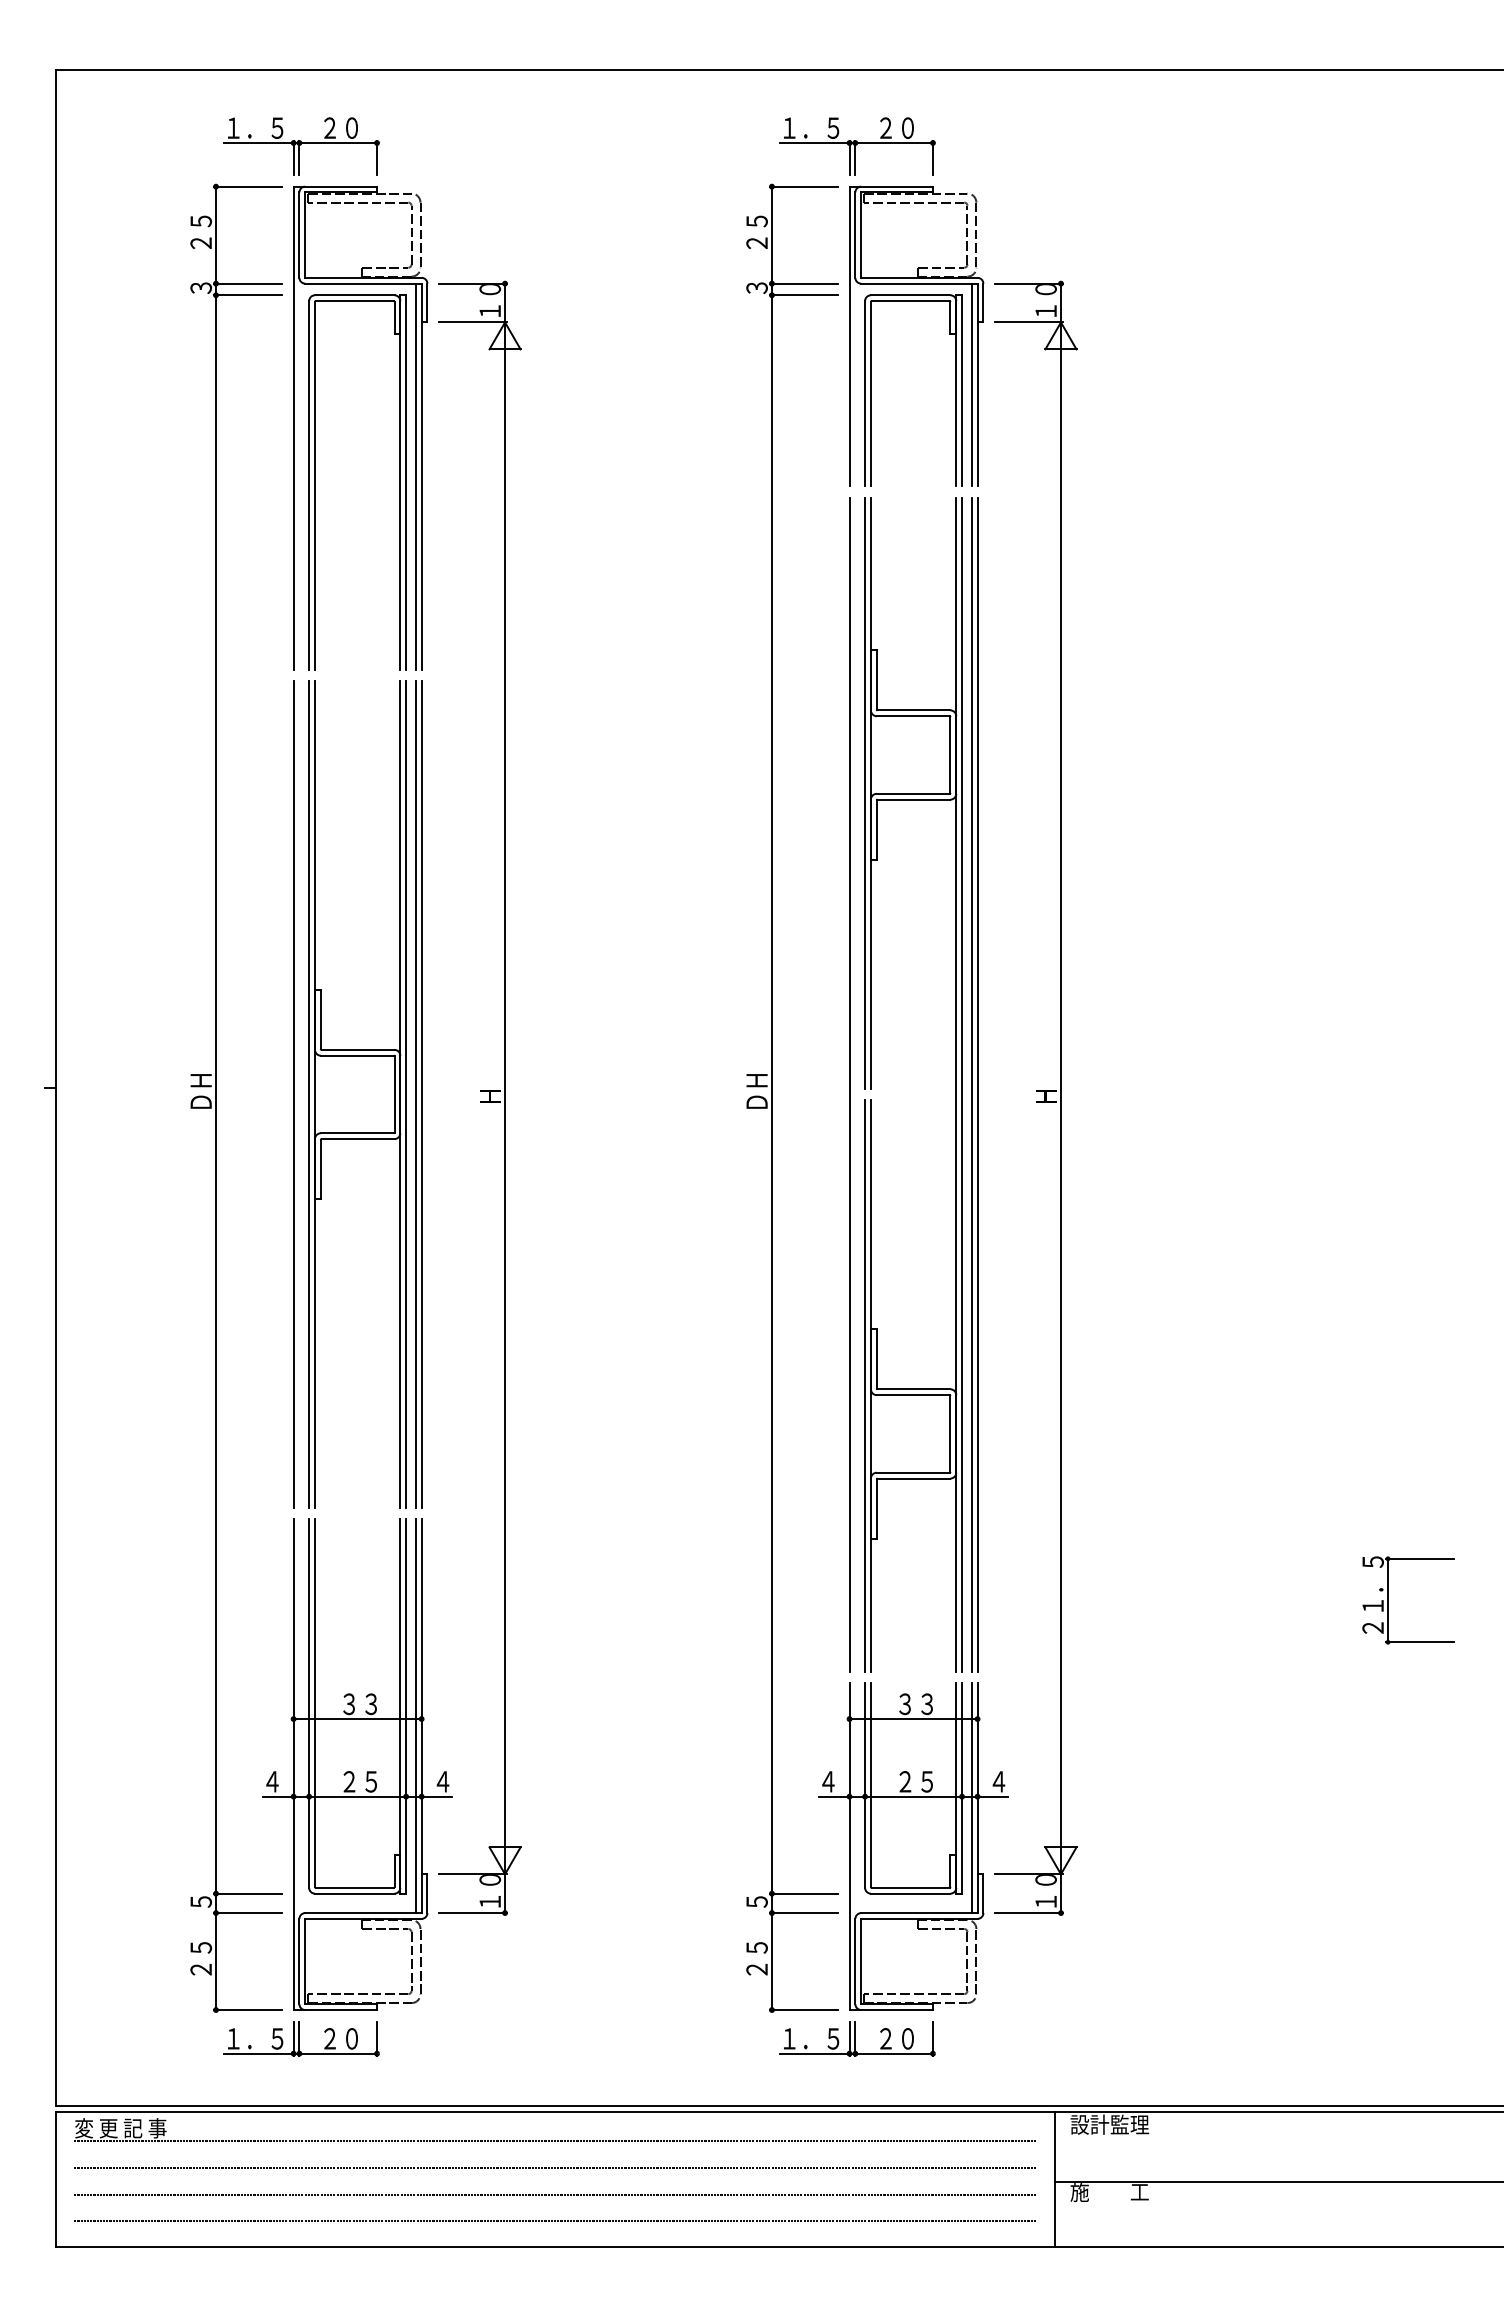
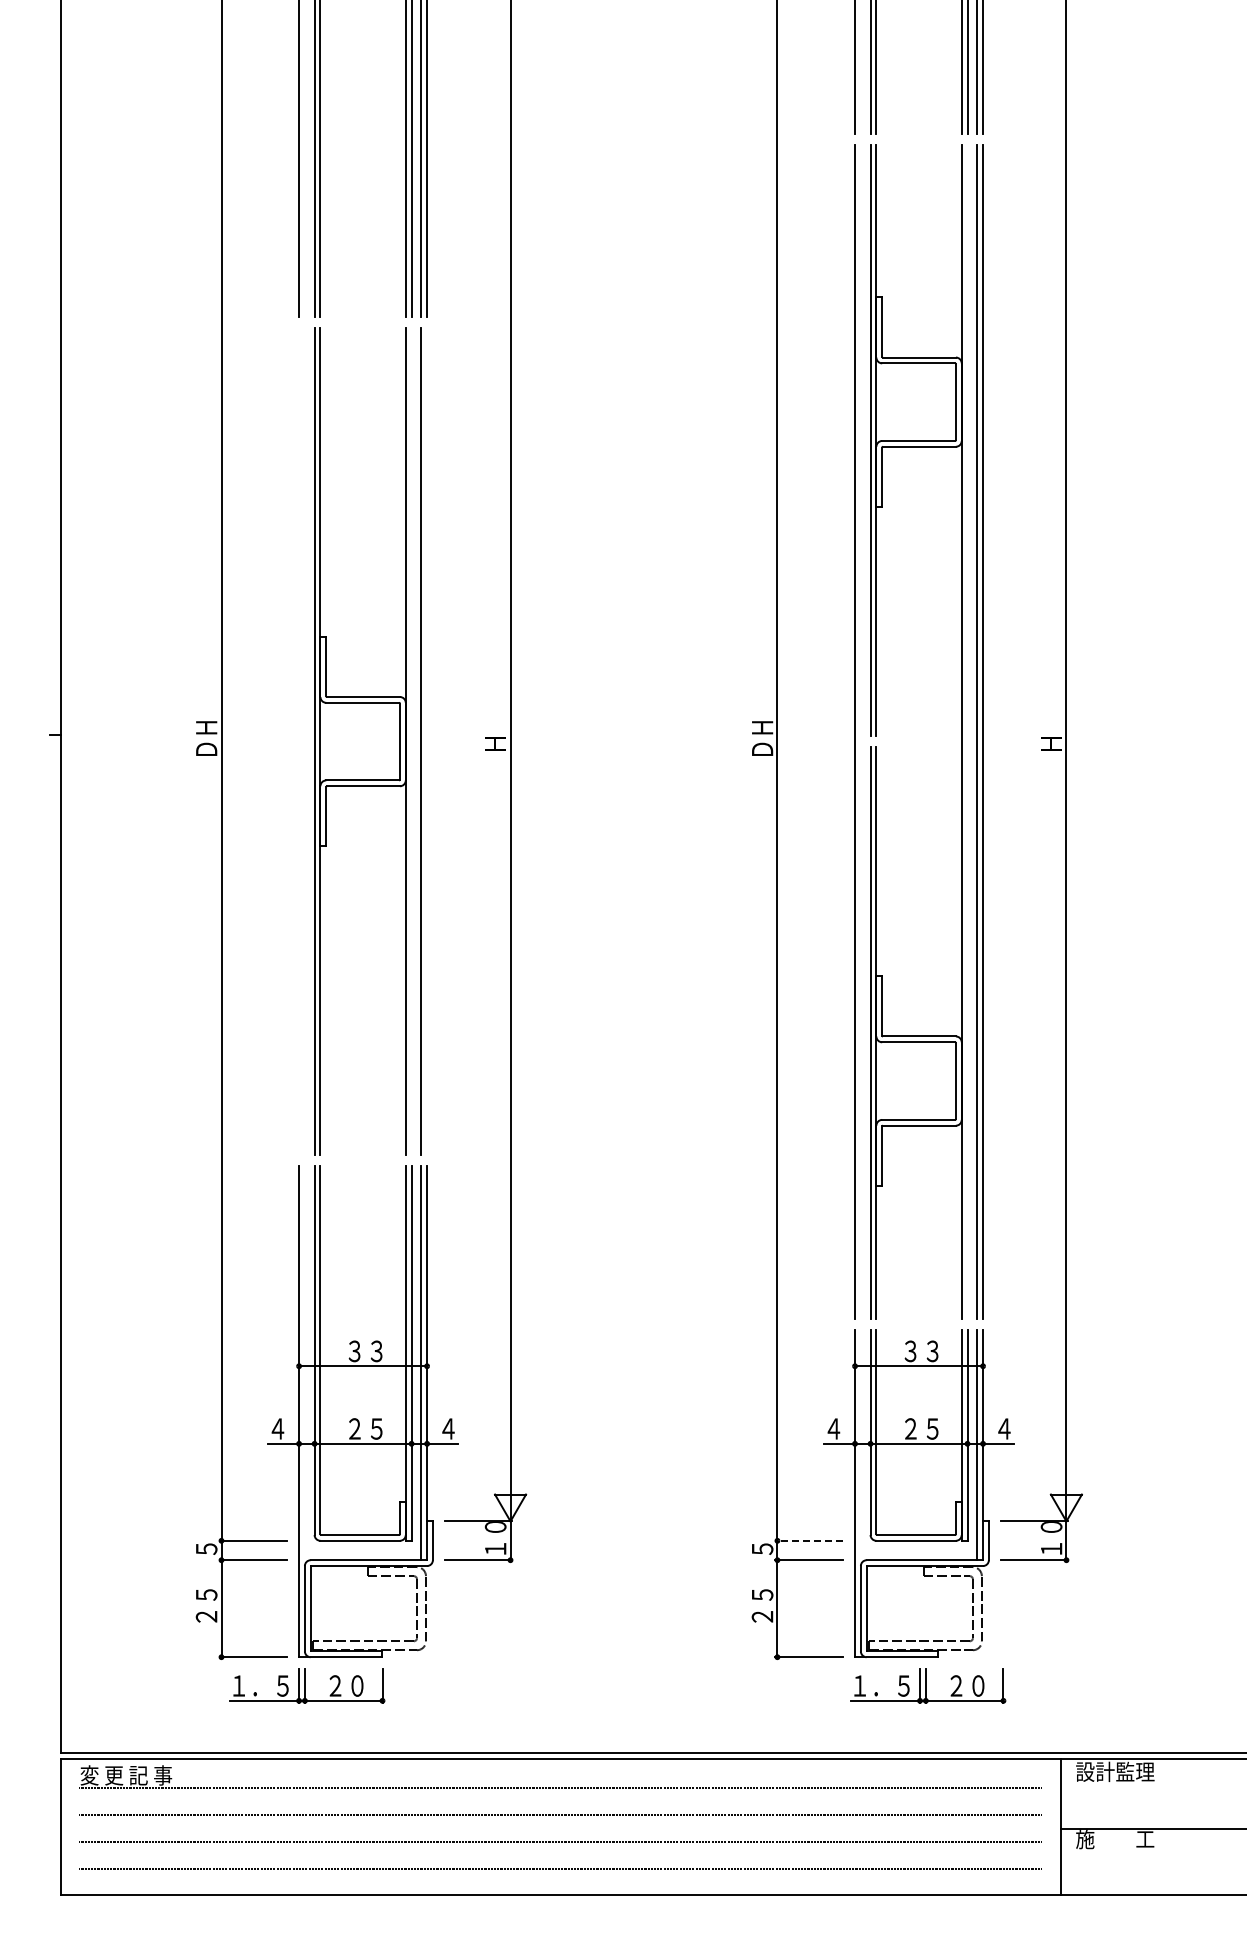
line: (962, 1084) -> (967, 731), removed
line: (293, 1094) -> (298, 741), removed
line: (406, 1094) -> (411, 741), removed
line: (421, 1094) -> (426, 741), removed
line: (803, 1893) -> (808, 1540), solid -> dashed
part: (857, 2038) -> (927, 1685), moved

